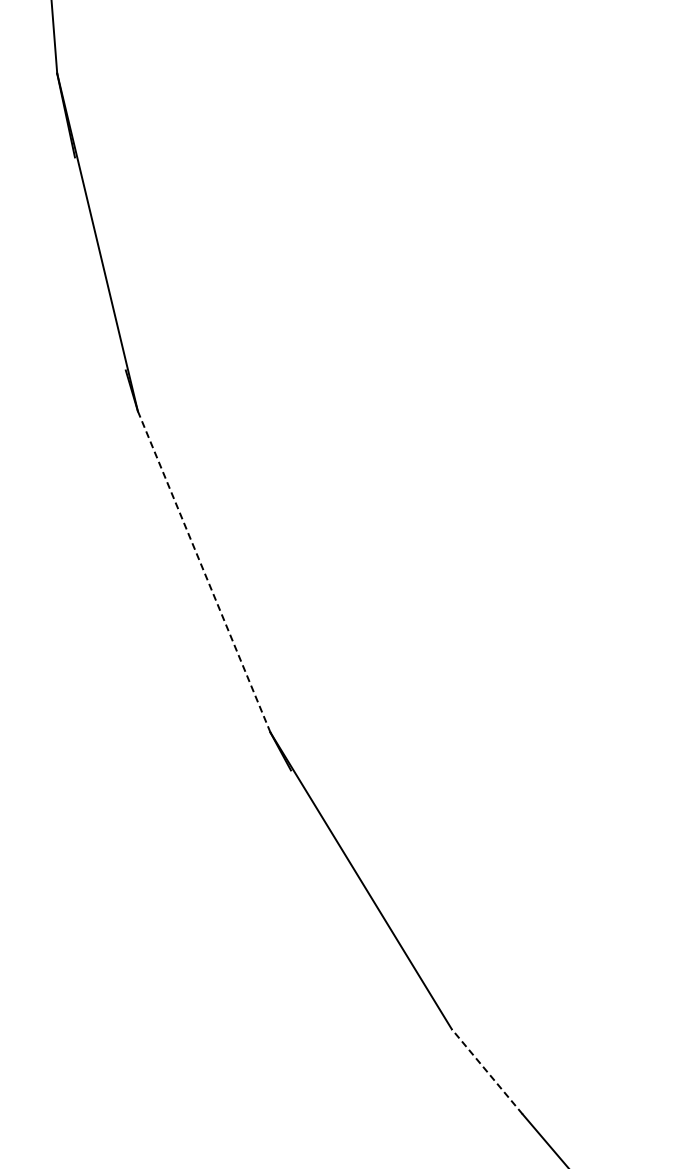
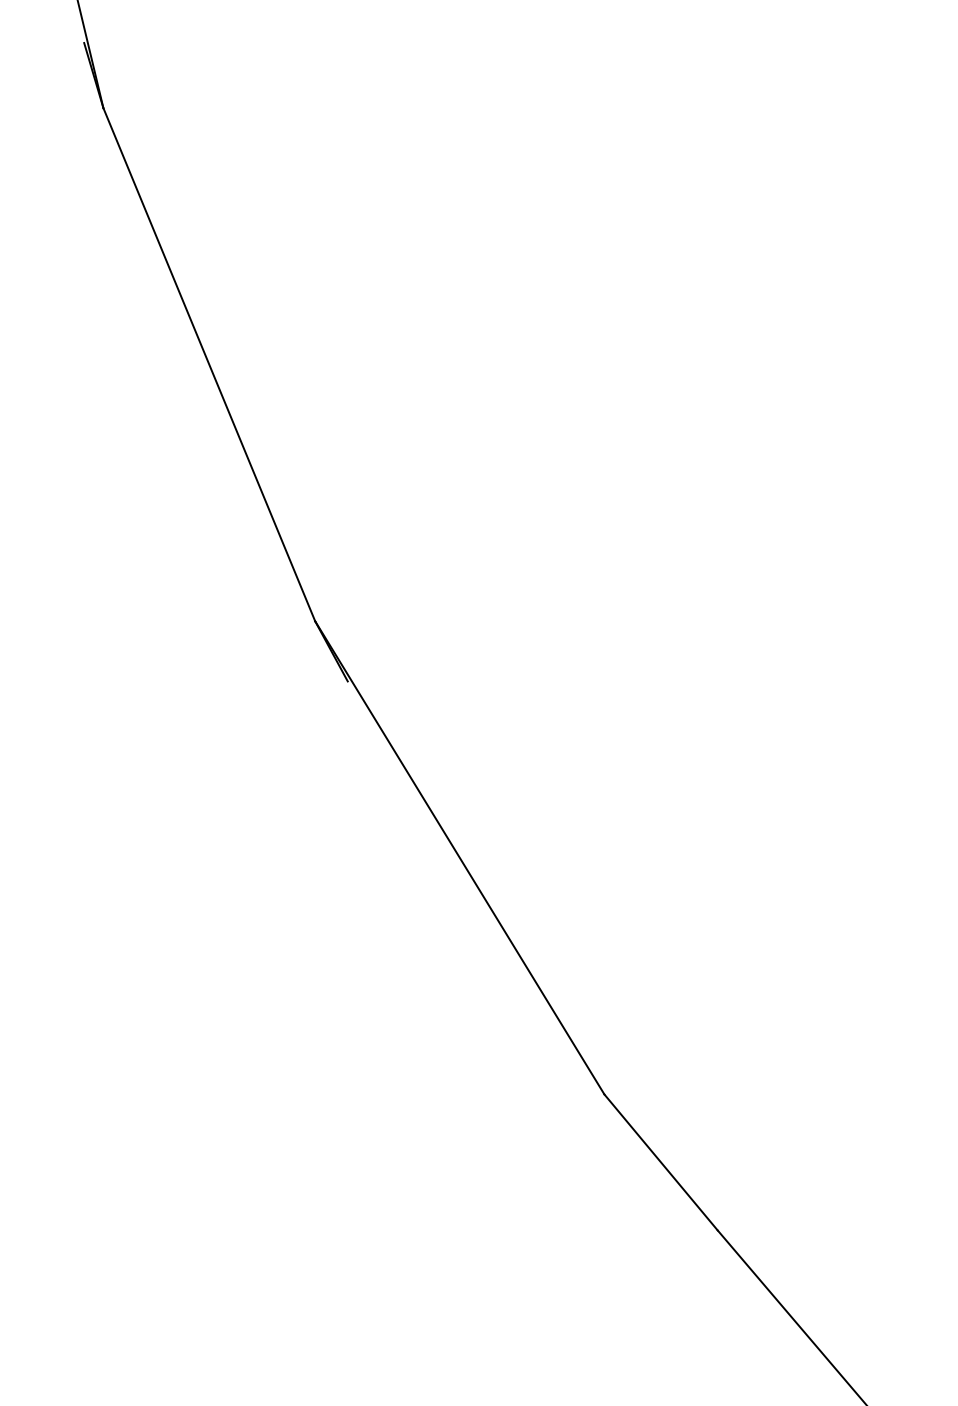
line: (204, 571) -> (209, 363), dashed -> solid
line: (486, 1071) -> (659, 1161), dashed -> solid

